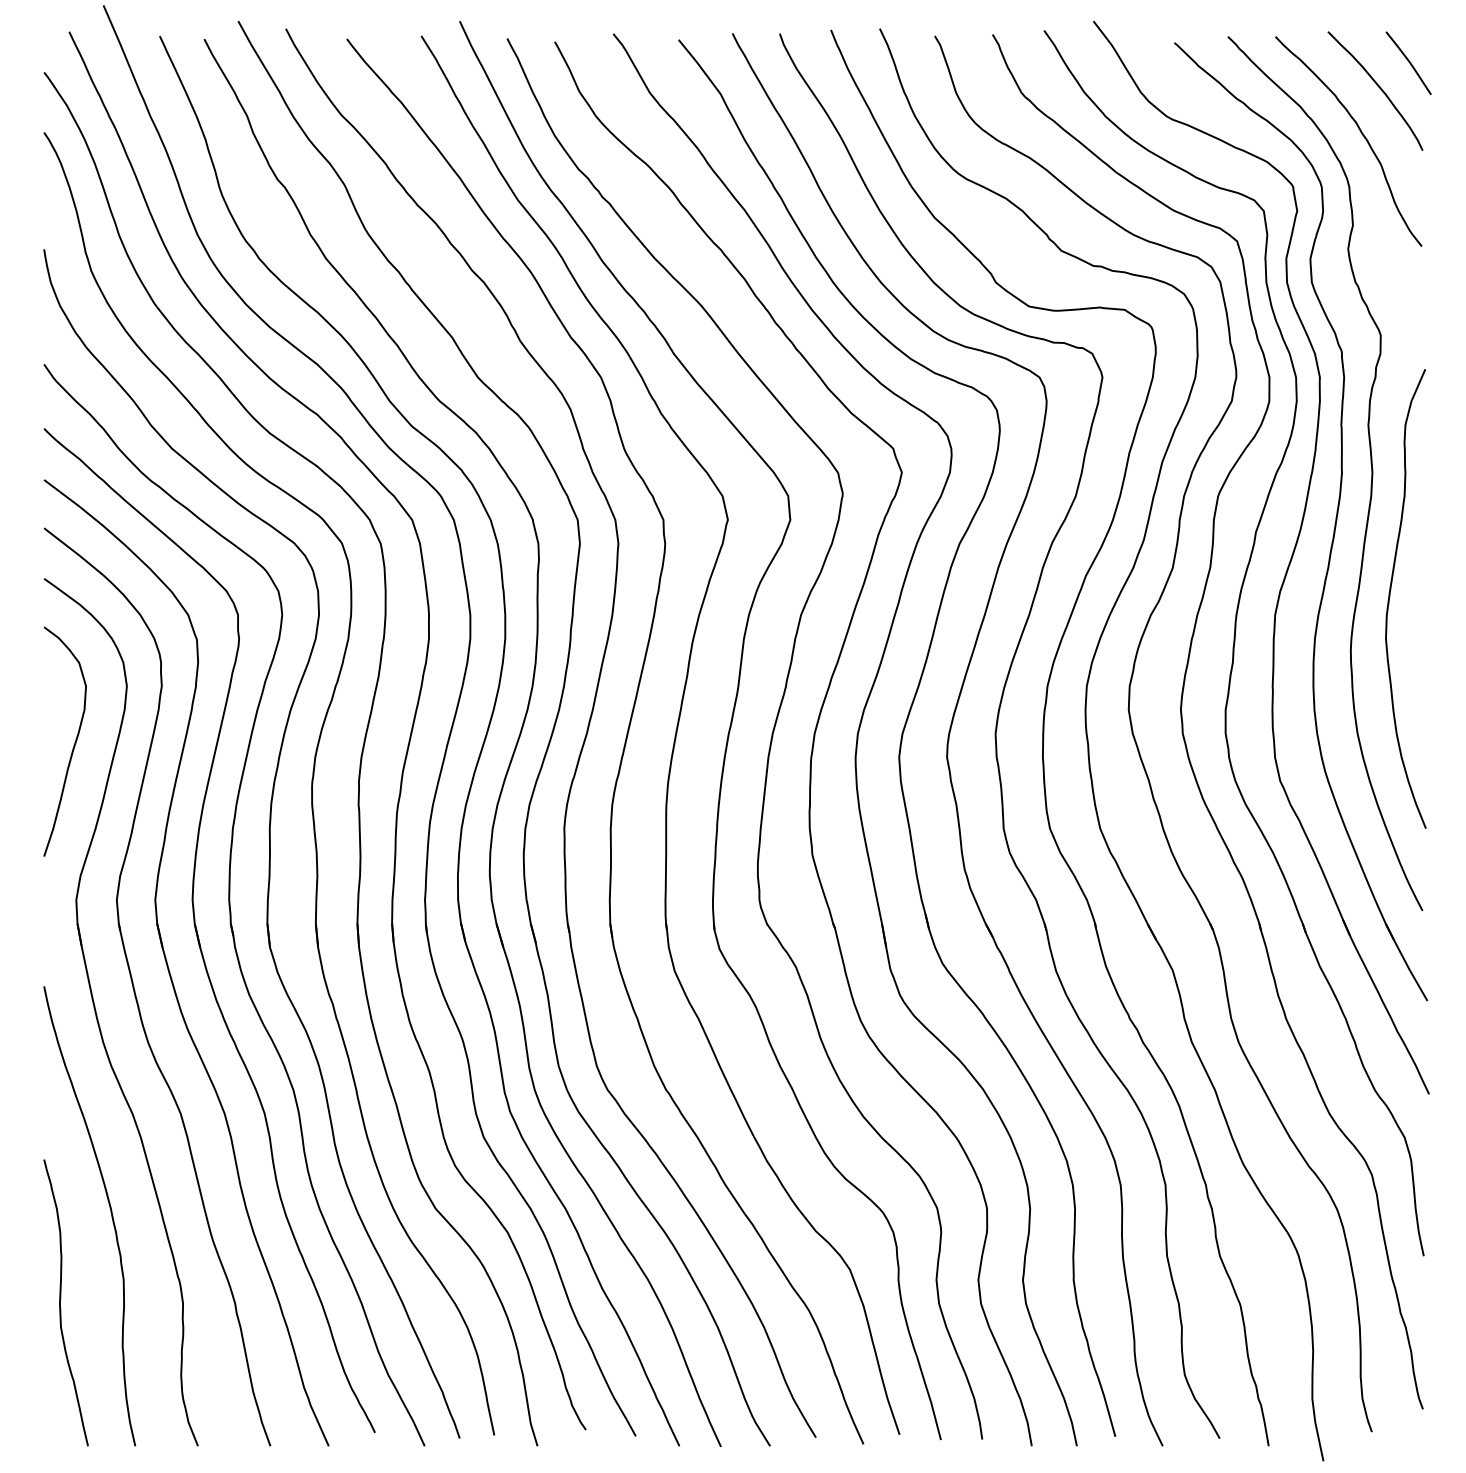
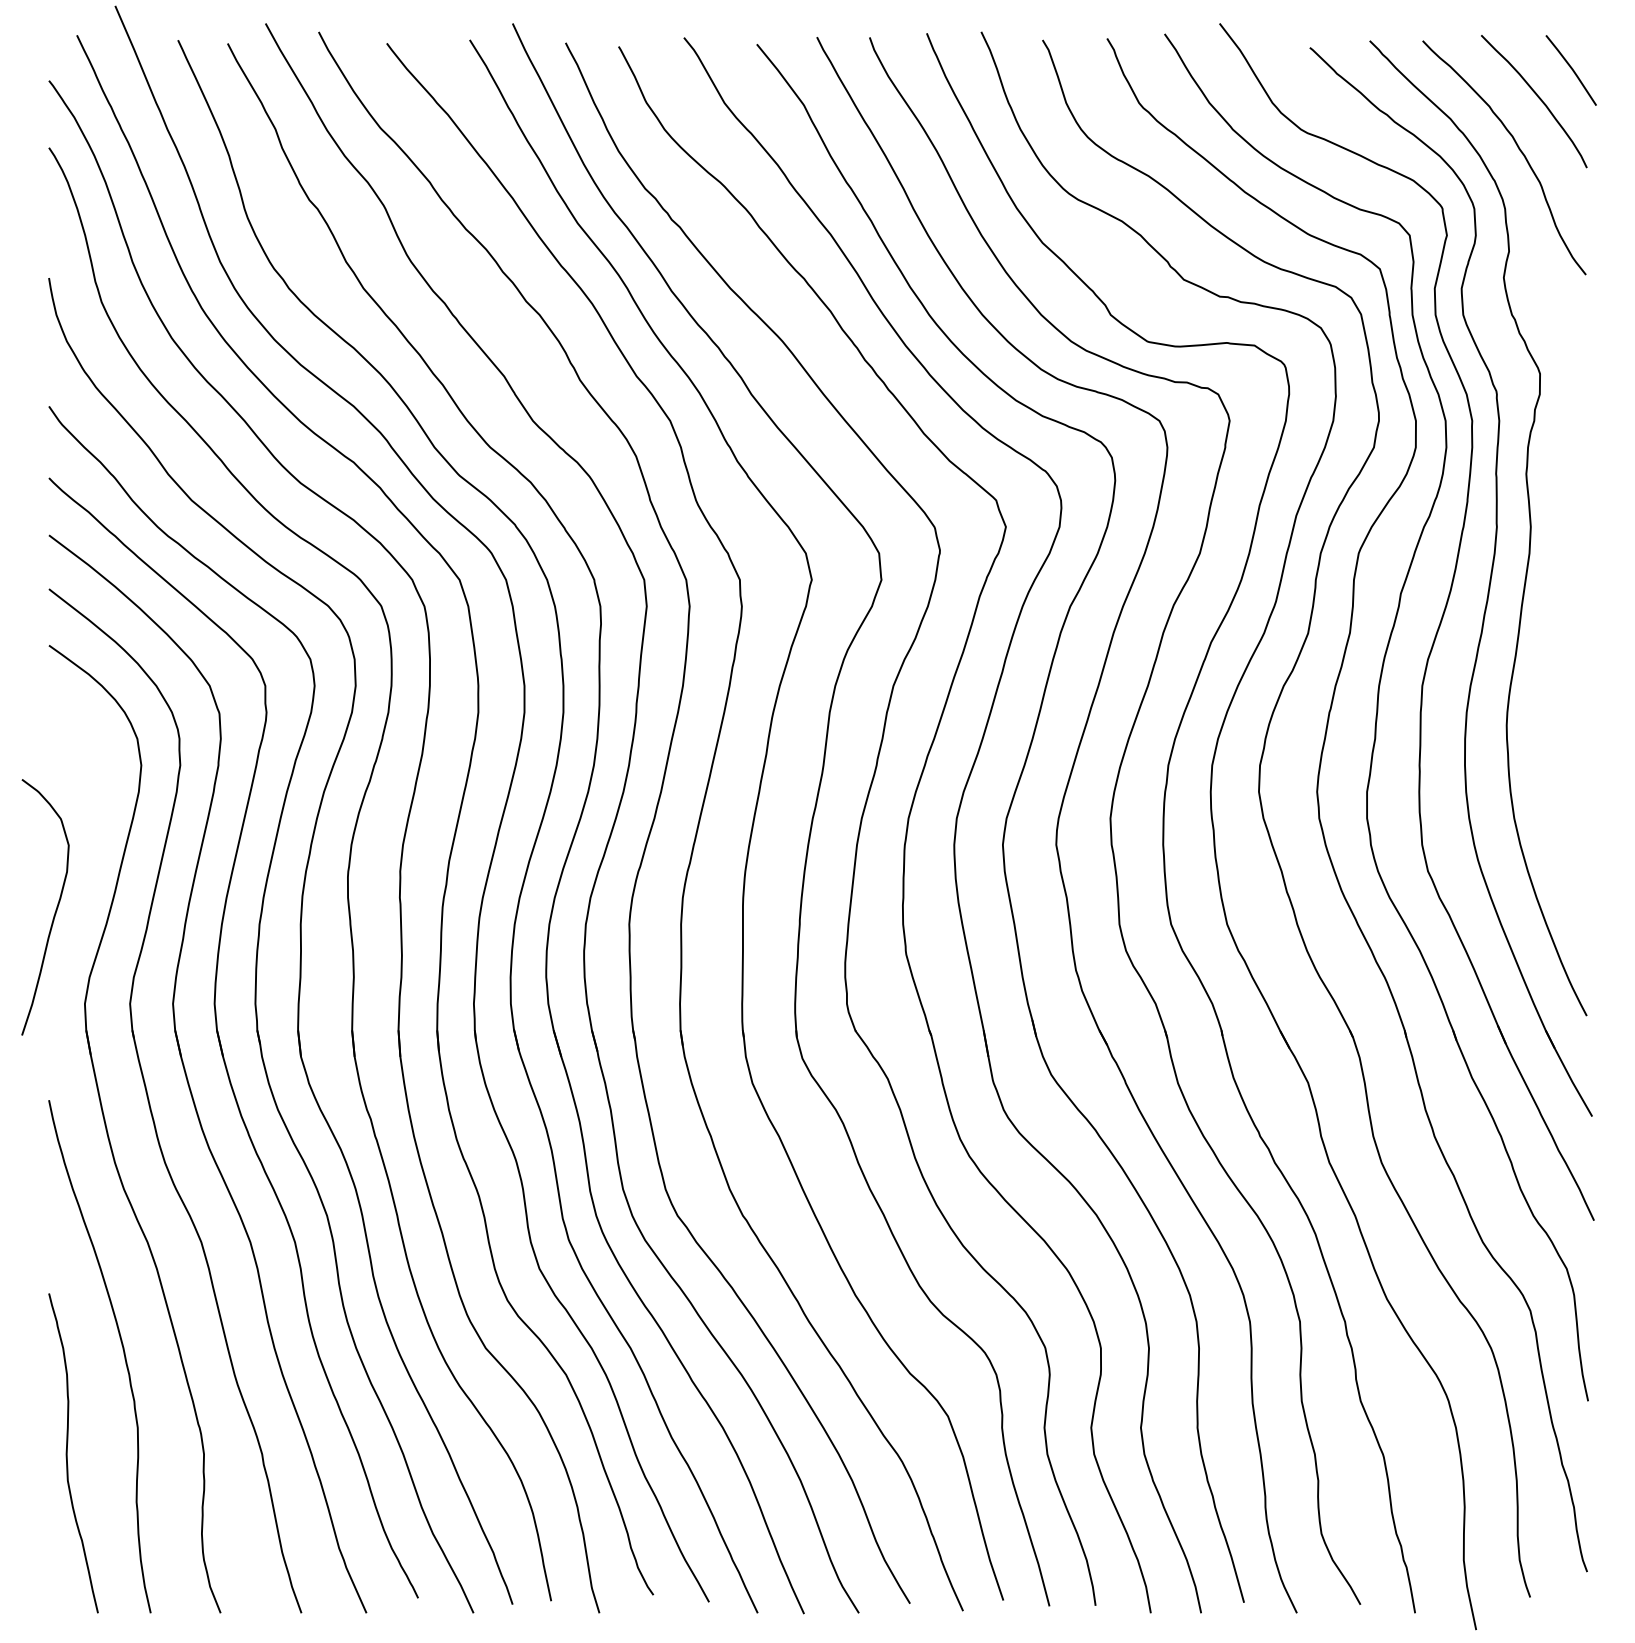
curve: (1390, 598) -> (1550, 667), removed
curve: (74, 743) -> (55, 909), moved

